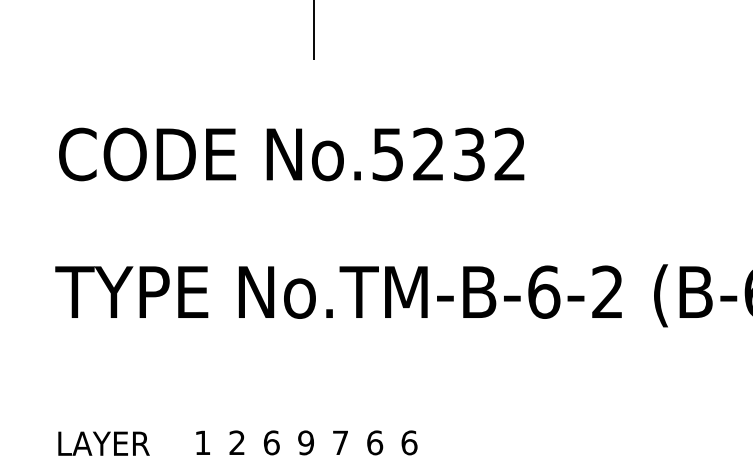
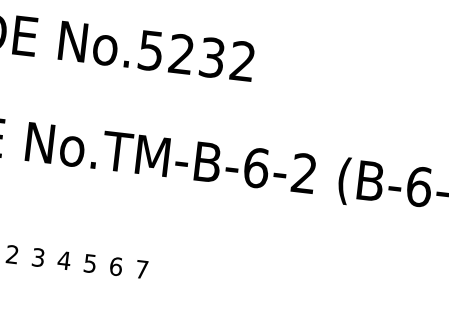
text: (271, 442) -> (38, 257), 6 -> 3
text: (305, 442) -> (63, 260), 9 -> 4
text: (340, 442) -> (90, 263), 7 -> 5
text: (409, 442) -> (142, 269), 6 -> 7

